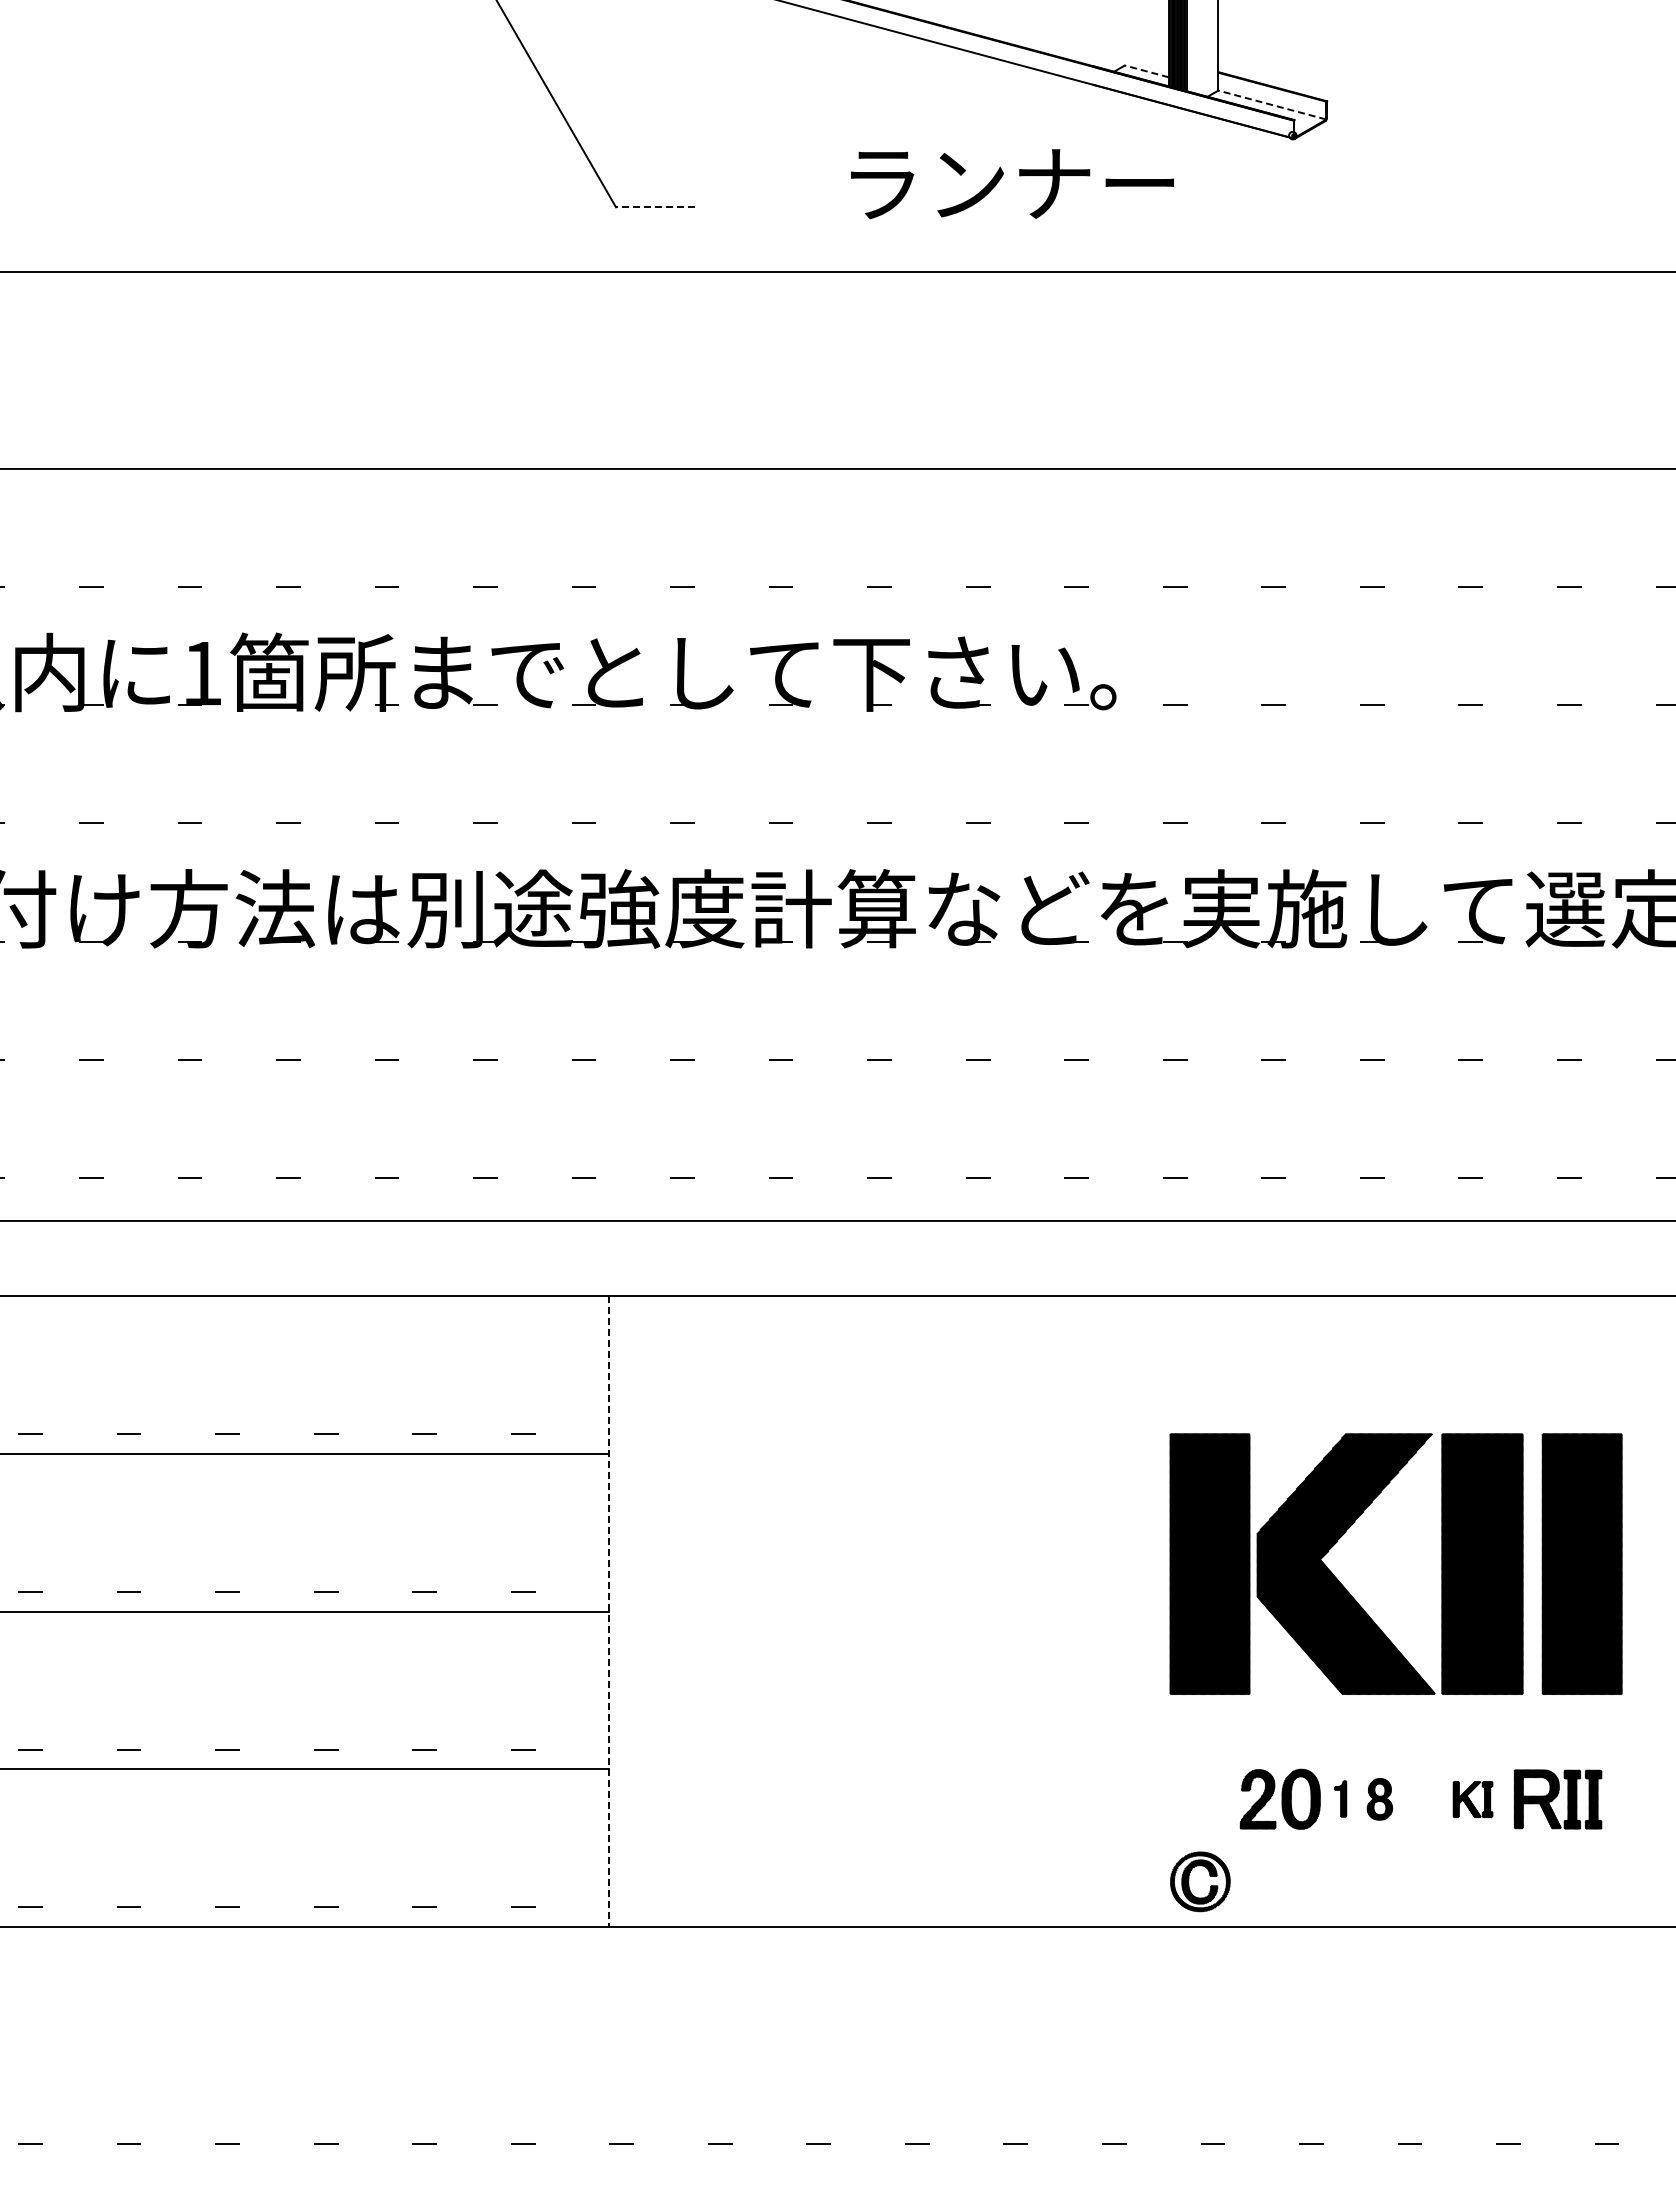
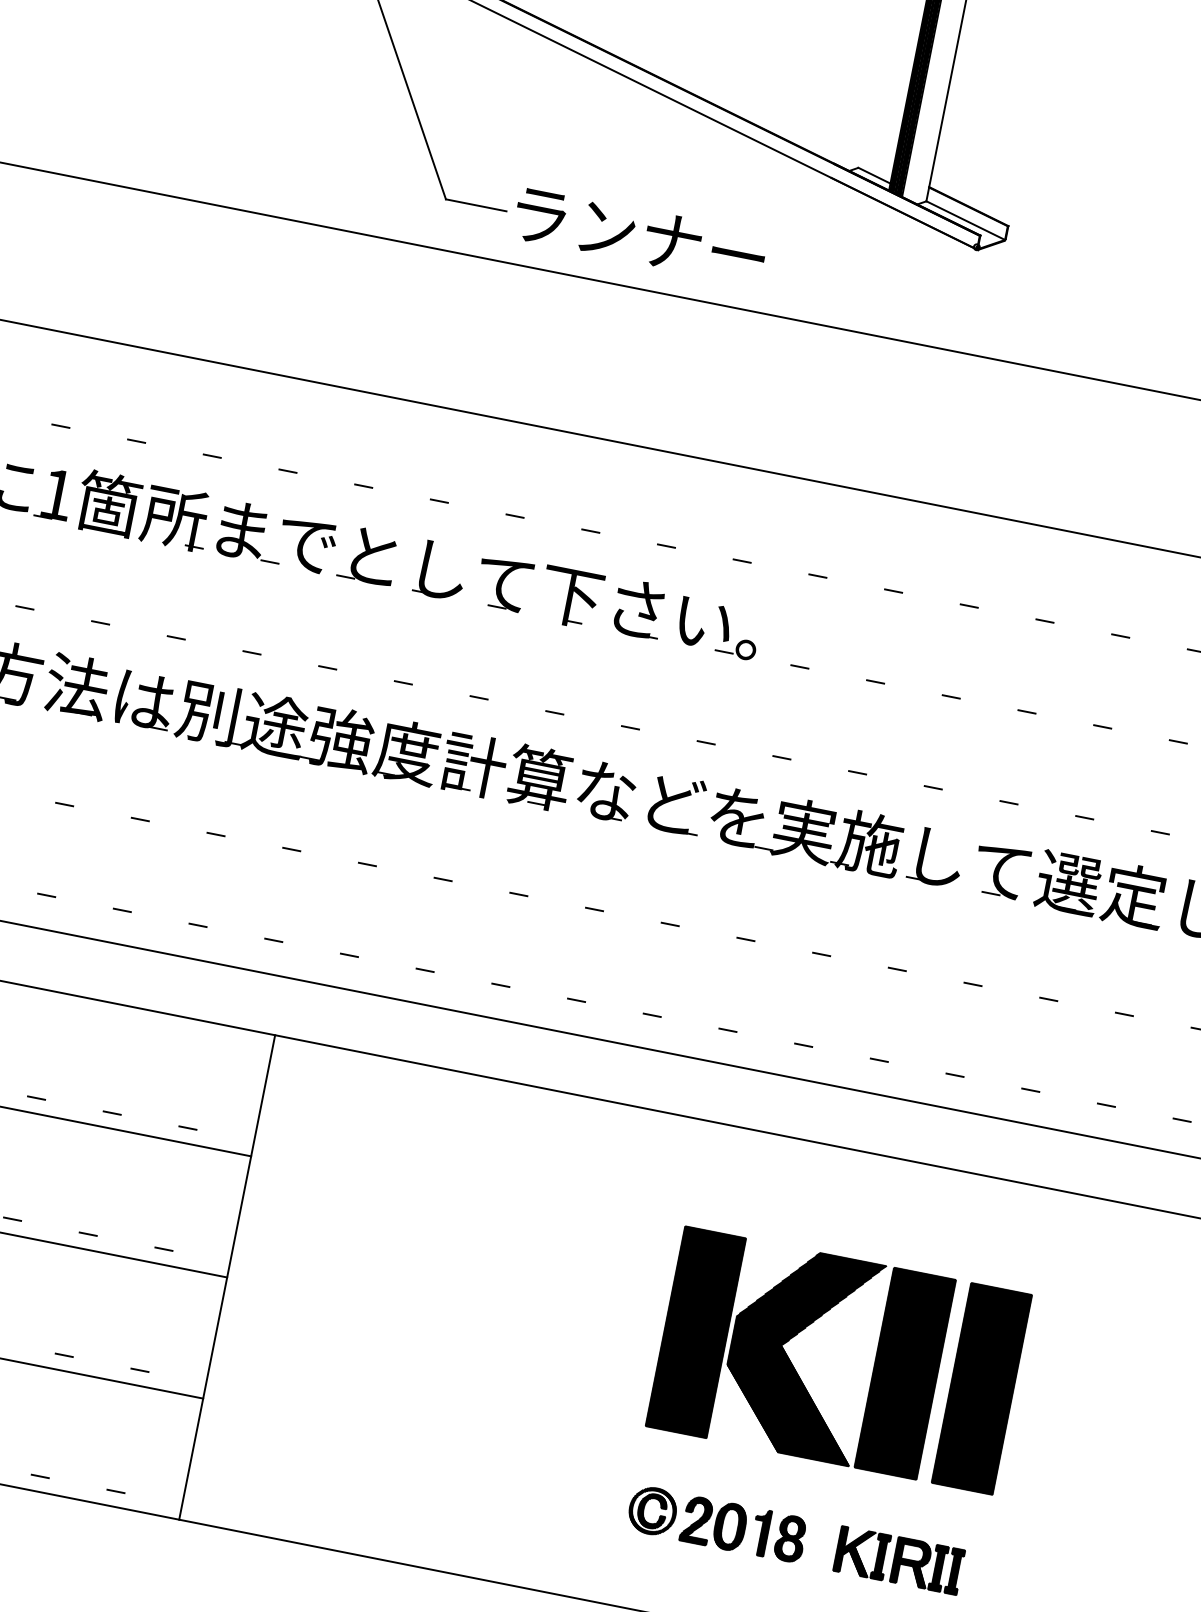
line: (1146, 71) -> (874, 175), dashed -> solid
line: (1272, 105) -> (965, 221), dashed -> solid
text: (1012, 184) -> (640, 236), moved
line: (654, 207) -> (475, 205), dashed -> solid
line: (609, 1612) -> (227, 1278), dashed -> solid
part: (1340, 1798) -> (760, 1532), size x1.67
part: (1379, 1799) -> (790, 1538), size x1.43
part: (1472, 1799) -> (861, 1553), size x1.67
part: (1200, 1881) -> (652, 1510), moved

